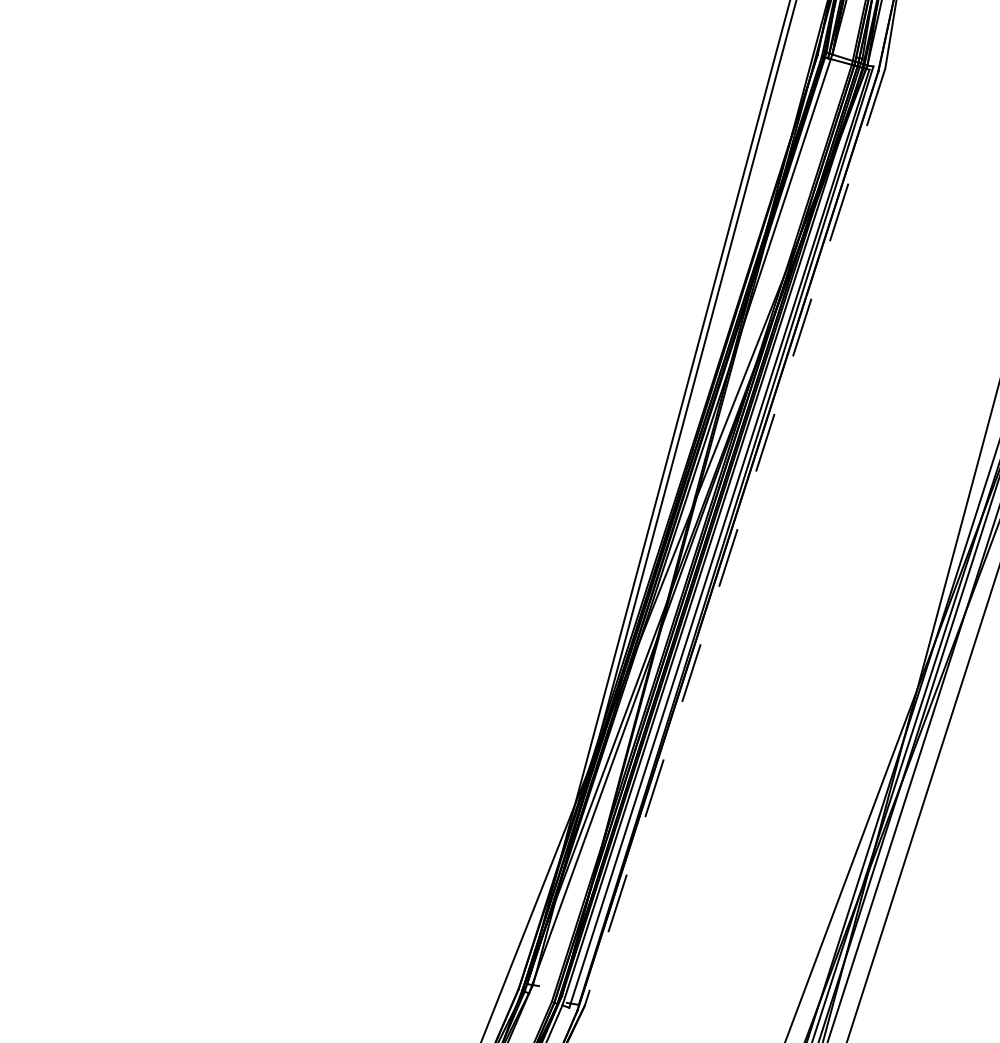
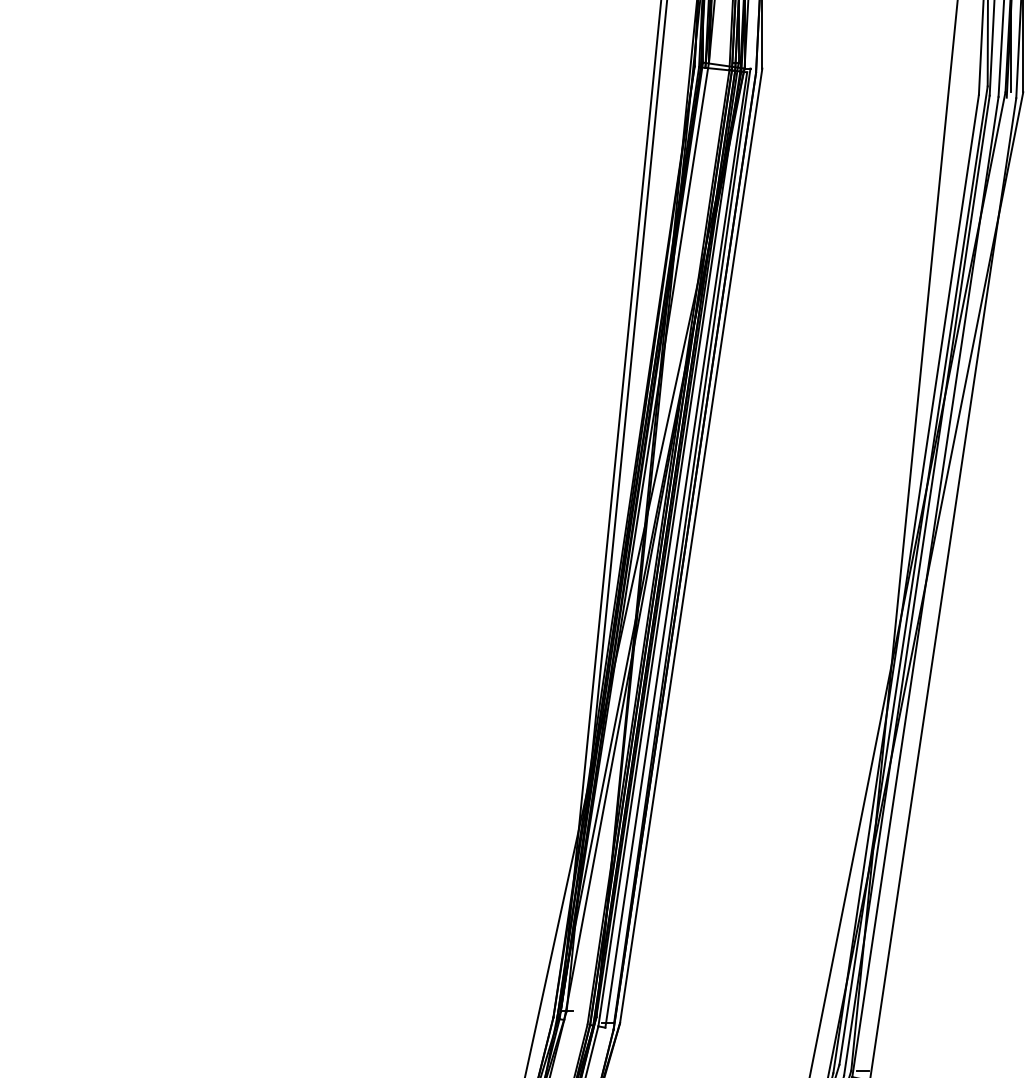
line: (735, 536) -> (691, 545), dashed -> solid

